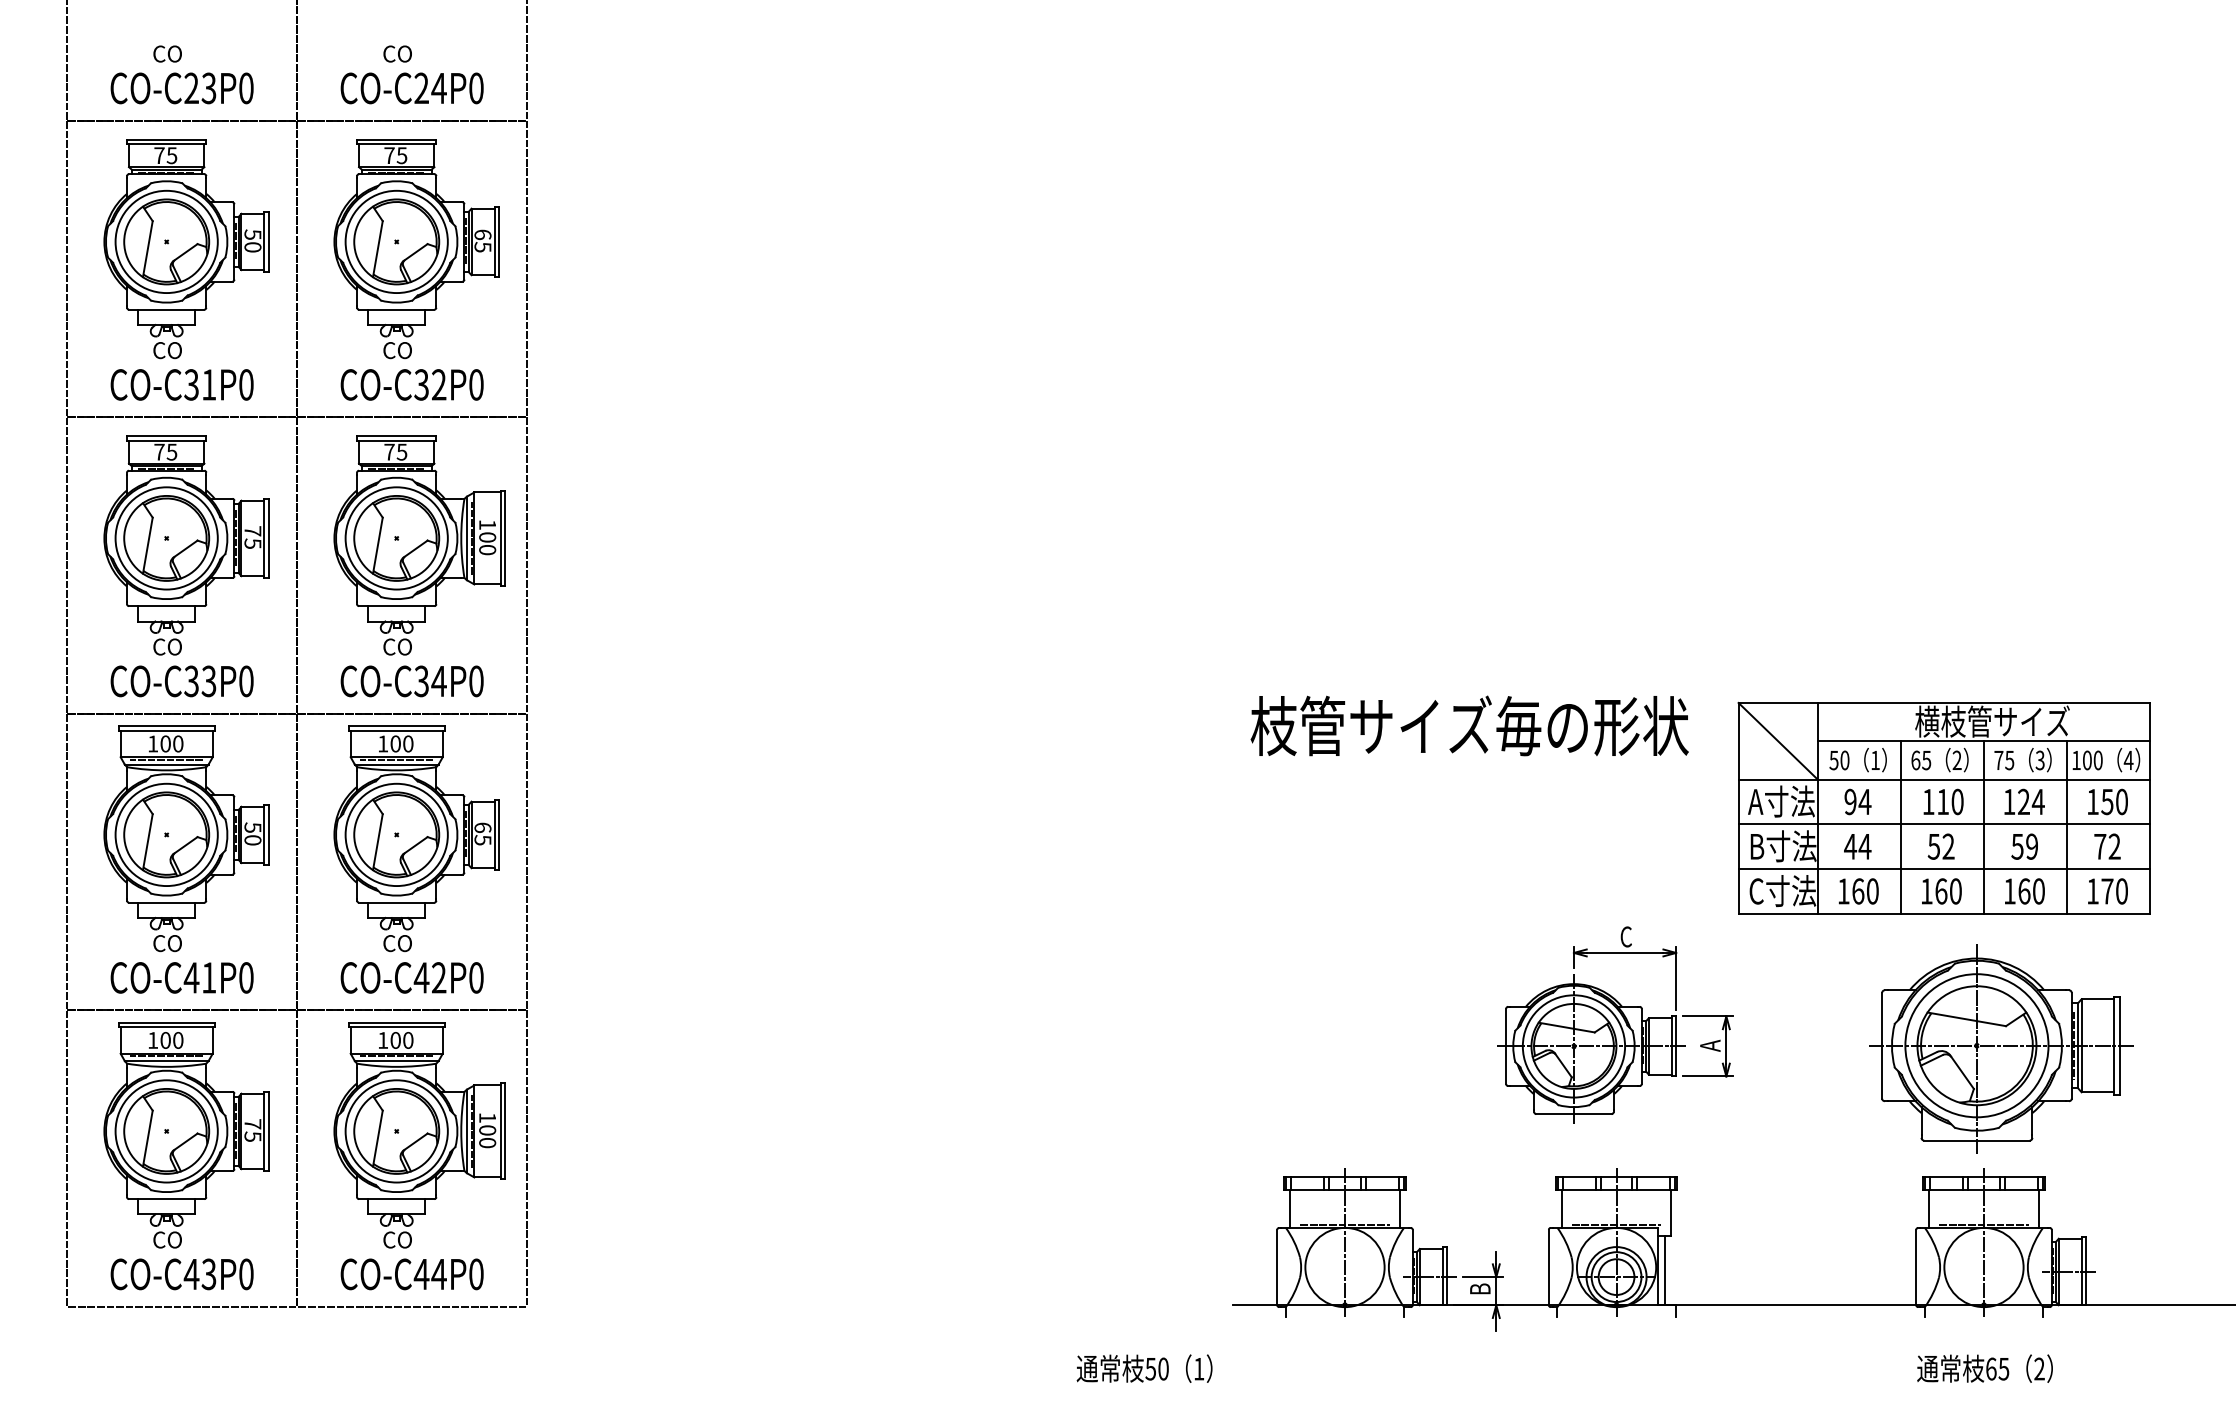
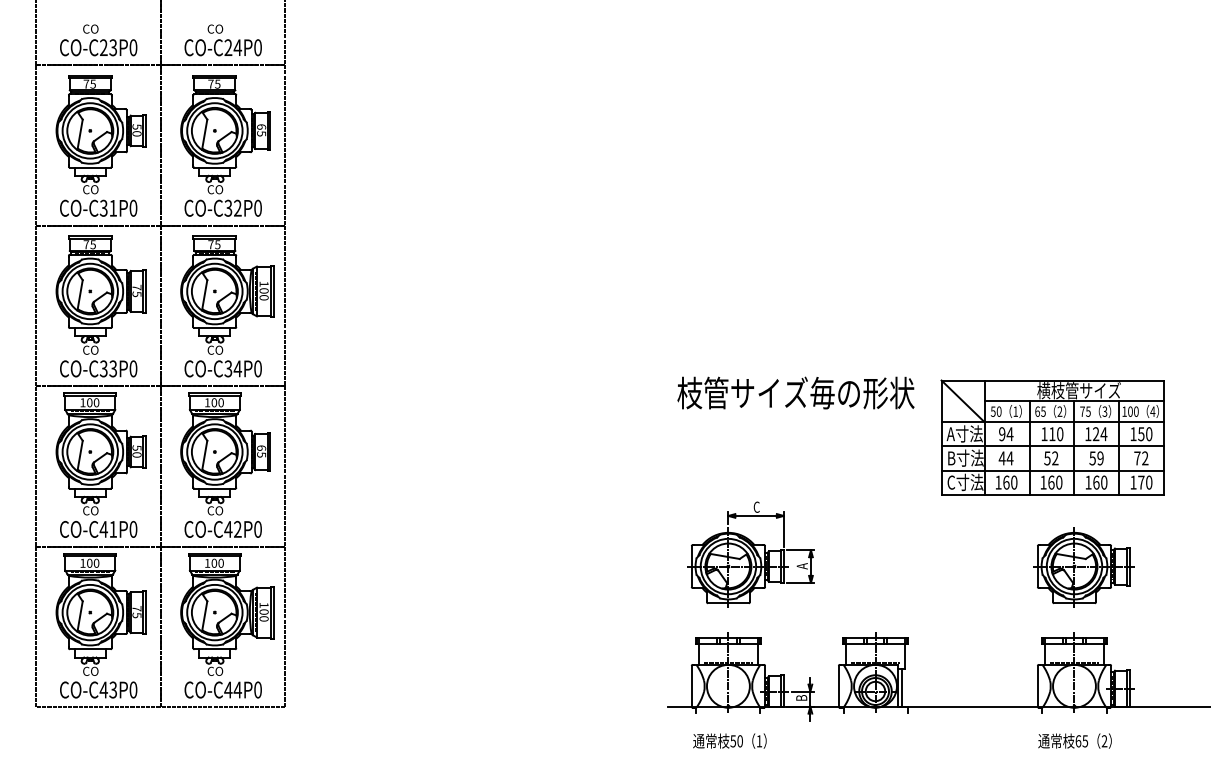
part: (1614, 1024) -> (750, 554), moved
part: (2000, 1048) -> (1083, 567), size x0.71
text: (1143, 1367) -> (729, 740), moved

